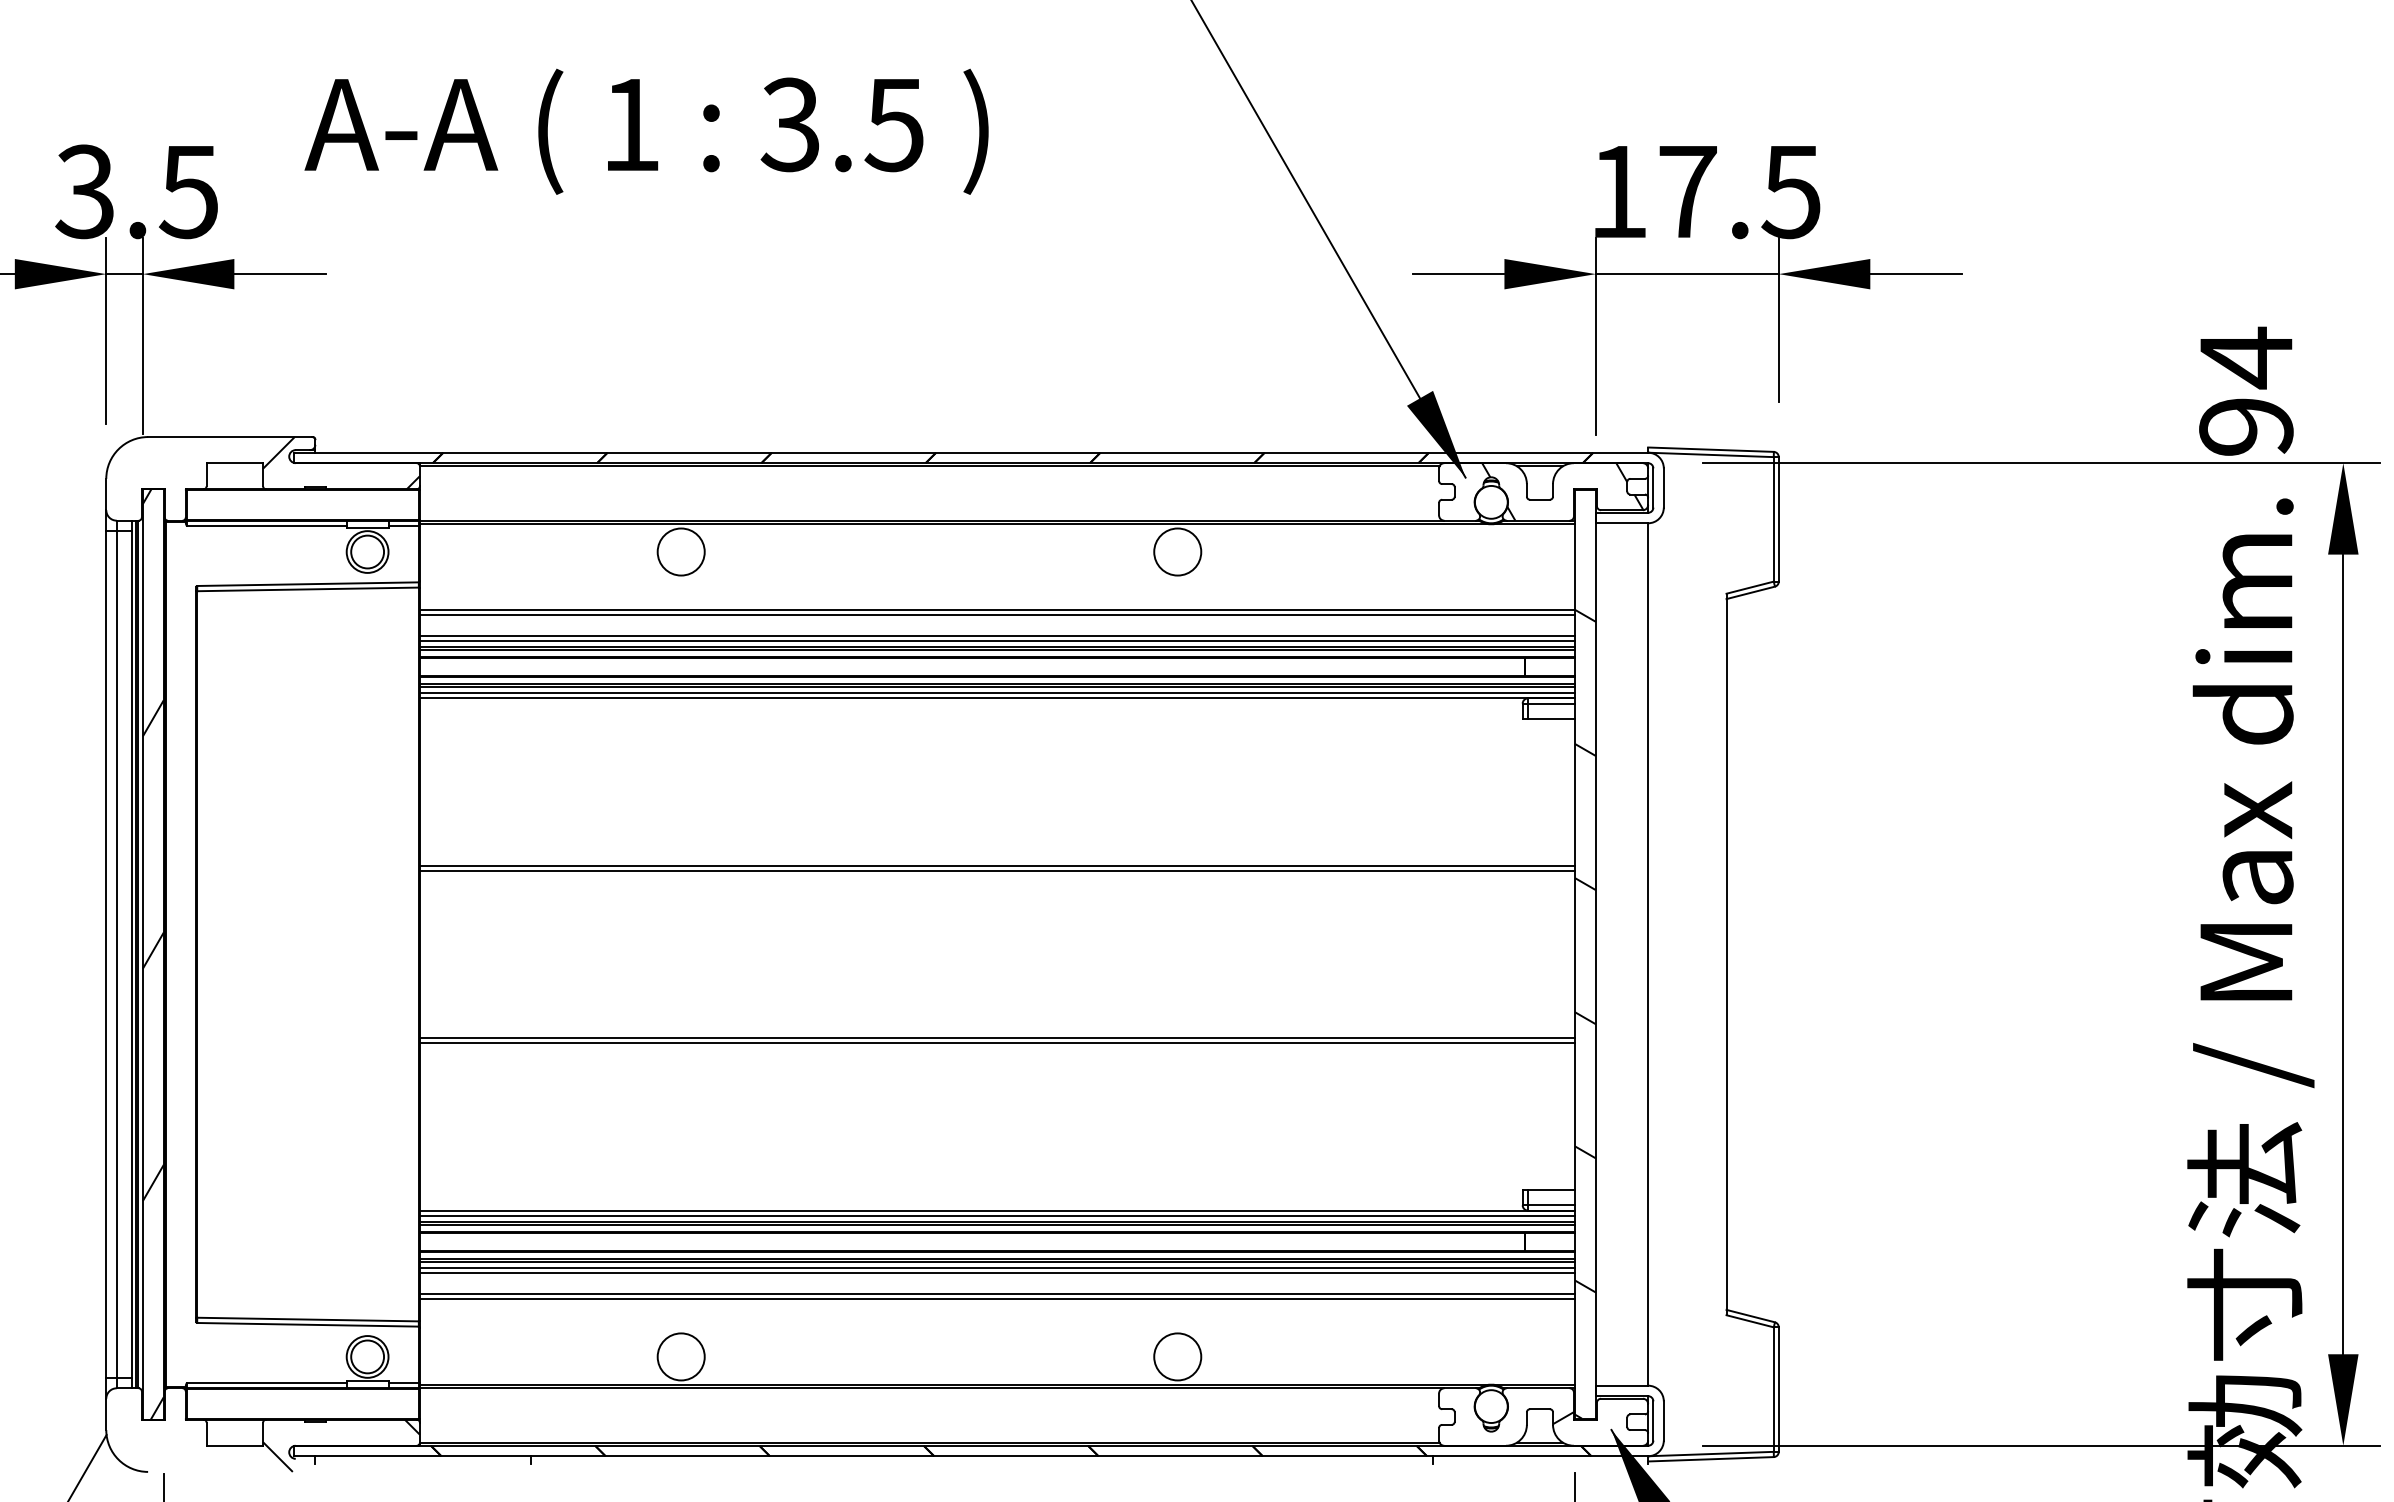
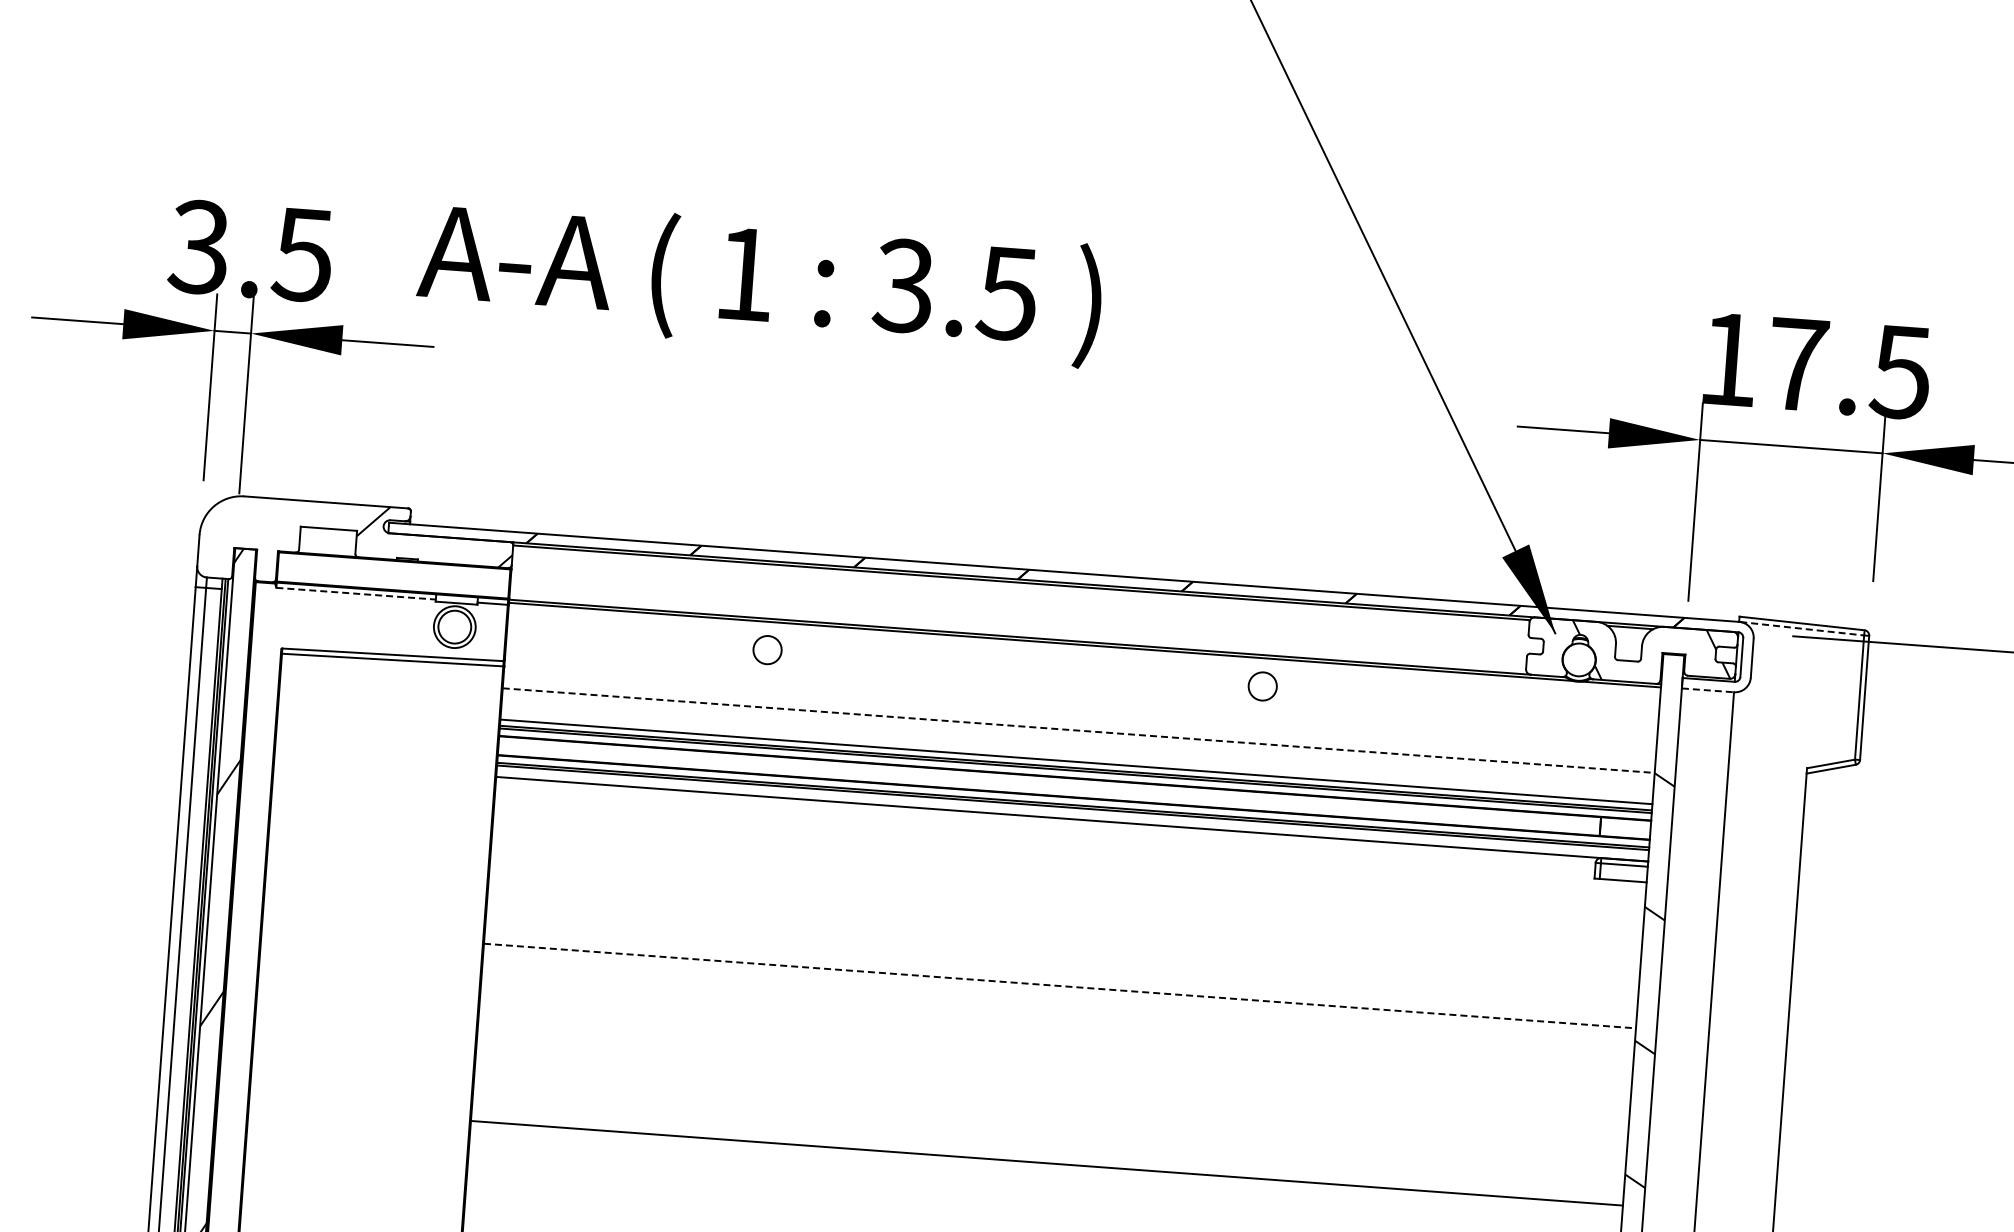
text: (646, 131) -> (759, 282), moved
line: (1711, 454) -> (1802, 628), solid -> dashed
line: (1622, 523) -> (1708, 690), solid -> dashed
line: (266, 525) -> (355, 593), solid -> dashed
circle: (680, 551) -> (766, 649), size x0.6
circle: (1177, 551) -> (1262, 685), size x0.6
line: (997, 609) -> (1078, 730), solid -> dashed
line: (996, 614) -> (1077, 735), removed
line: (996, 635) -> (1075, 756), removed
line: (996, 693) -> (1071, 814), removed
line: (997, 865) -> (1060, 985), solid -> dashed
line: (996, 870) -> (1058, 990), removed
line: (996, 1038) -> (1046, 1158), removed

